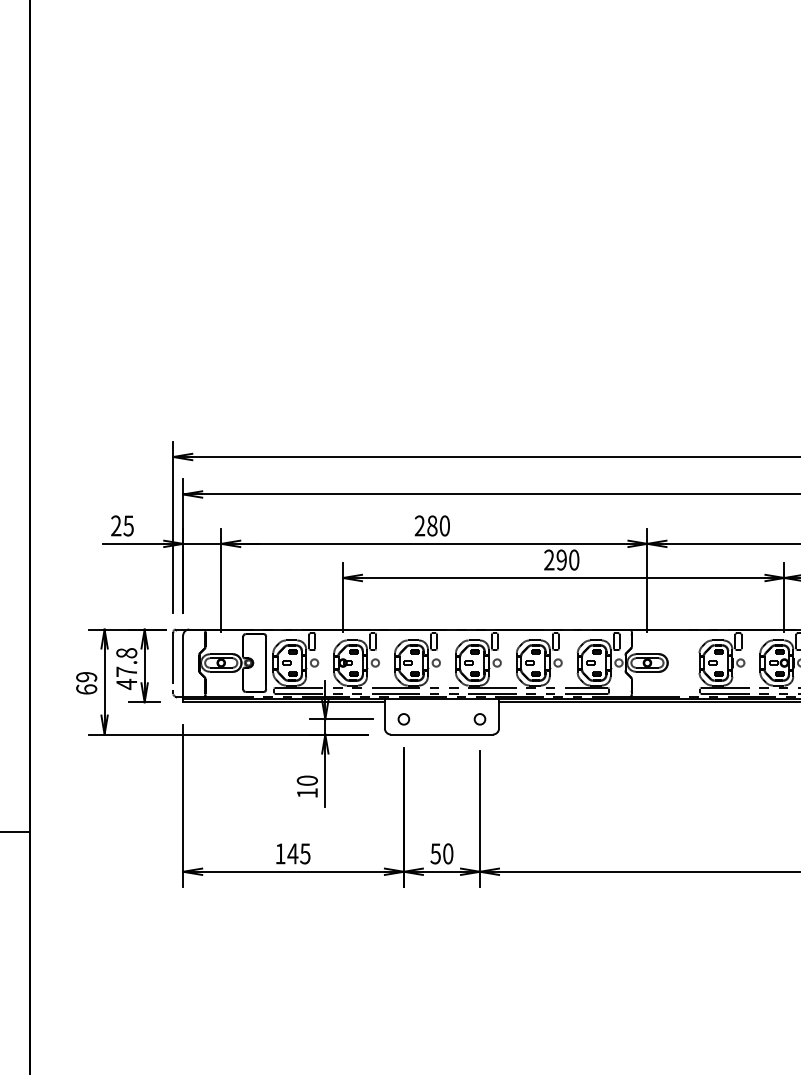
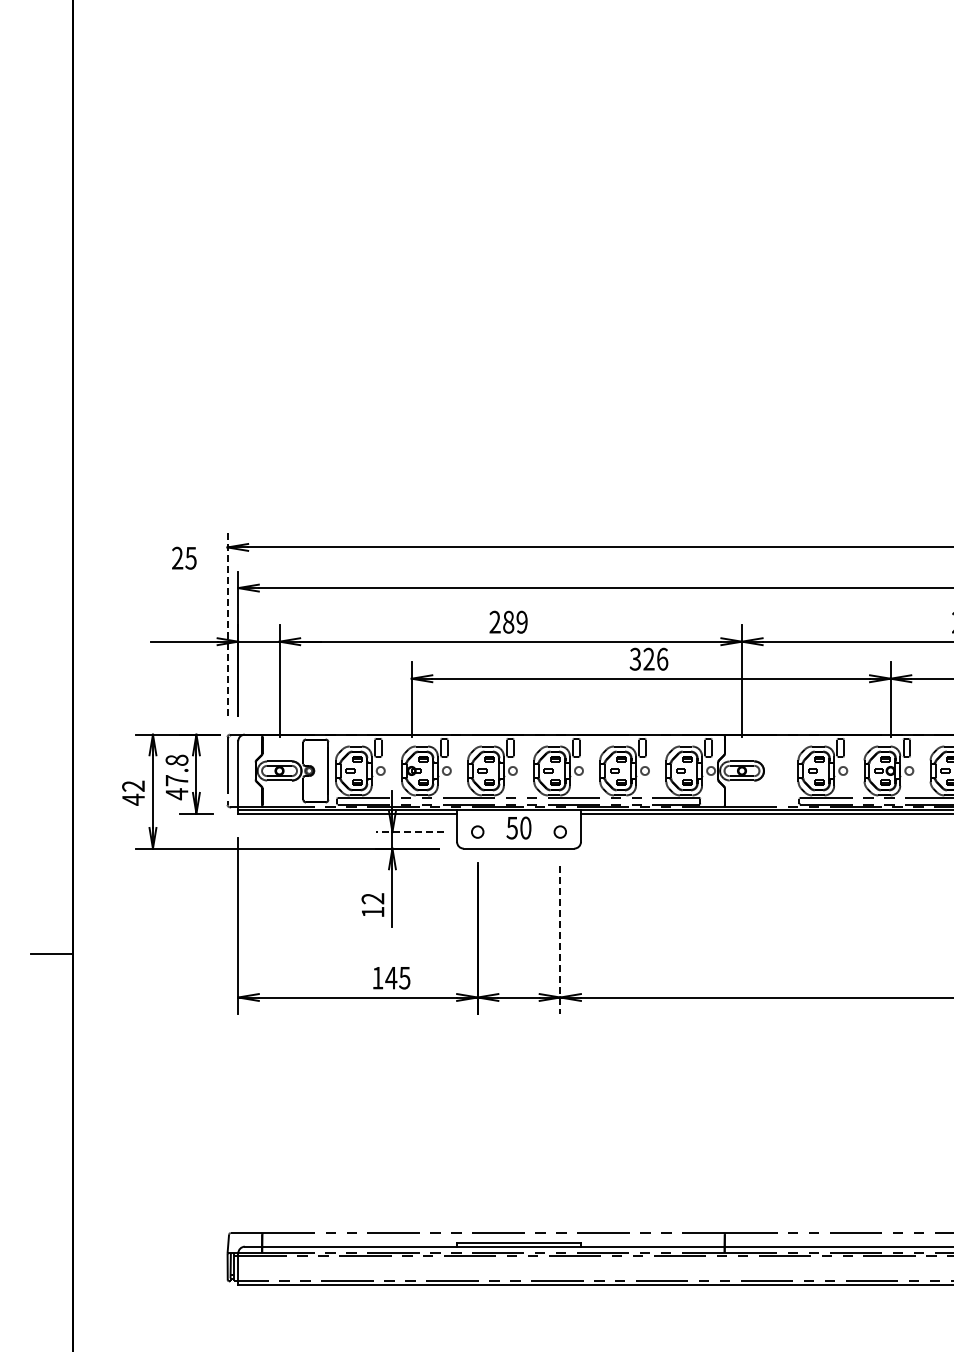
text: (122, 525) -> (184, 557), moved
text: (444, 526) -> (521, 622), 280 -> 289
line: (173, 527) -> (227, 623), solid -> dashed
text: (561, 559) -> (648, 658), 290 -> 326
text: (86, 682) -> (133, 792), 69 -> 42
line: (341, 719) -> (409, 832), solid -> dashed
text: (306, 780) -> (372, 898), 10 -> 12
line: (480, 819) -> (560, 940), solid -> dashed
text: (441, 853) -> (518, 827), moved
text: (293, 854) -> (391, 978), moved

